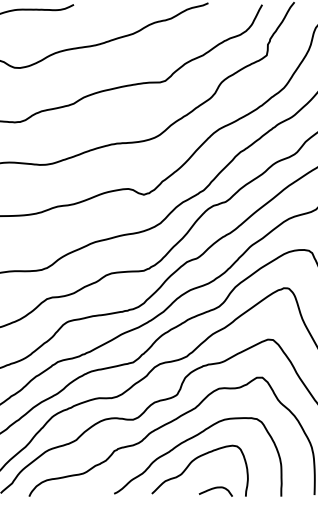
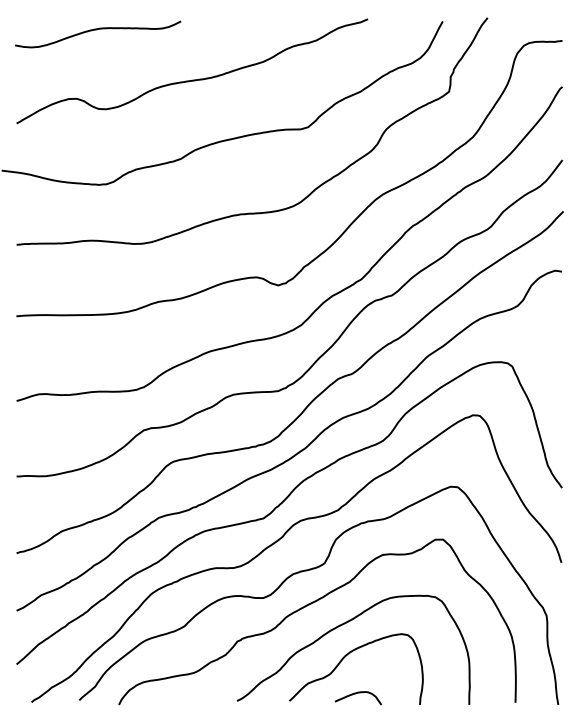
curve: (214, 489) -> (356, 694), moved

